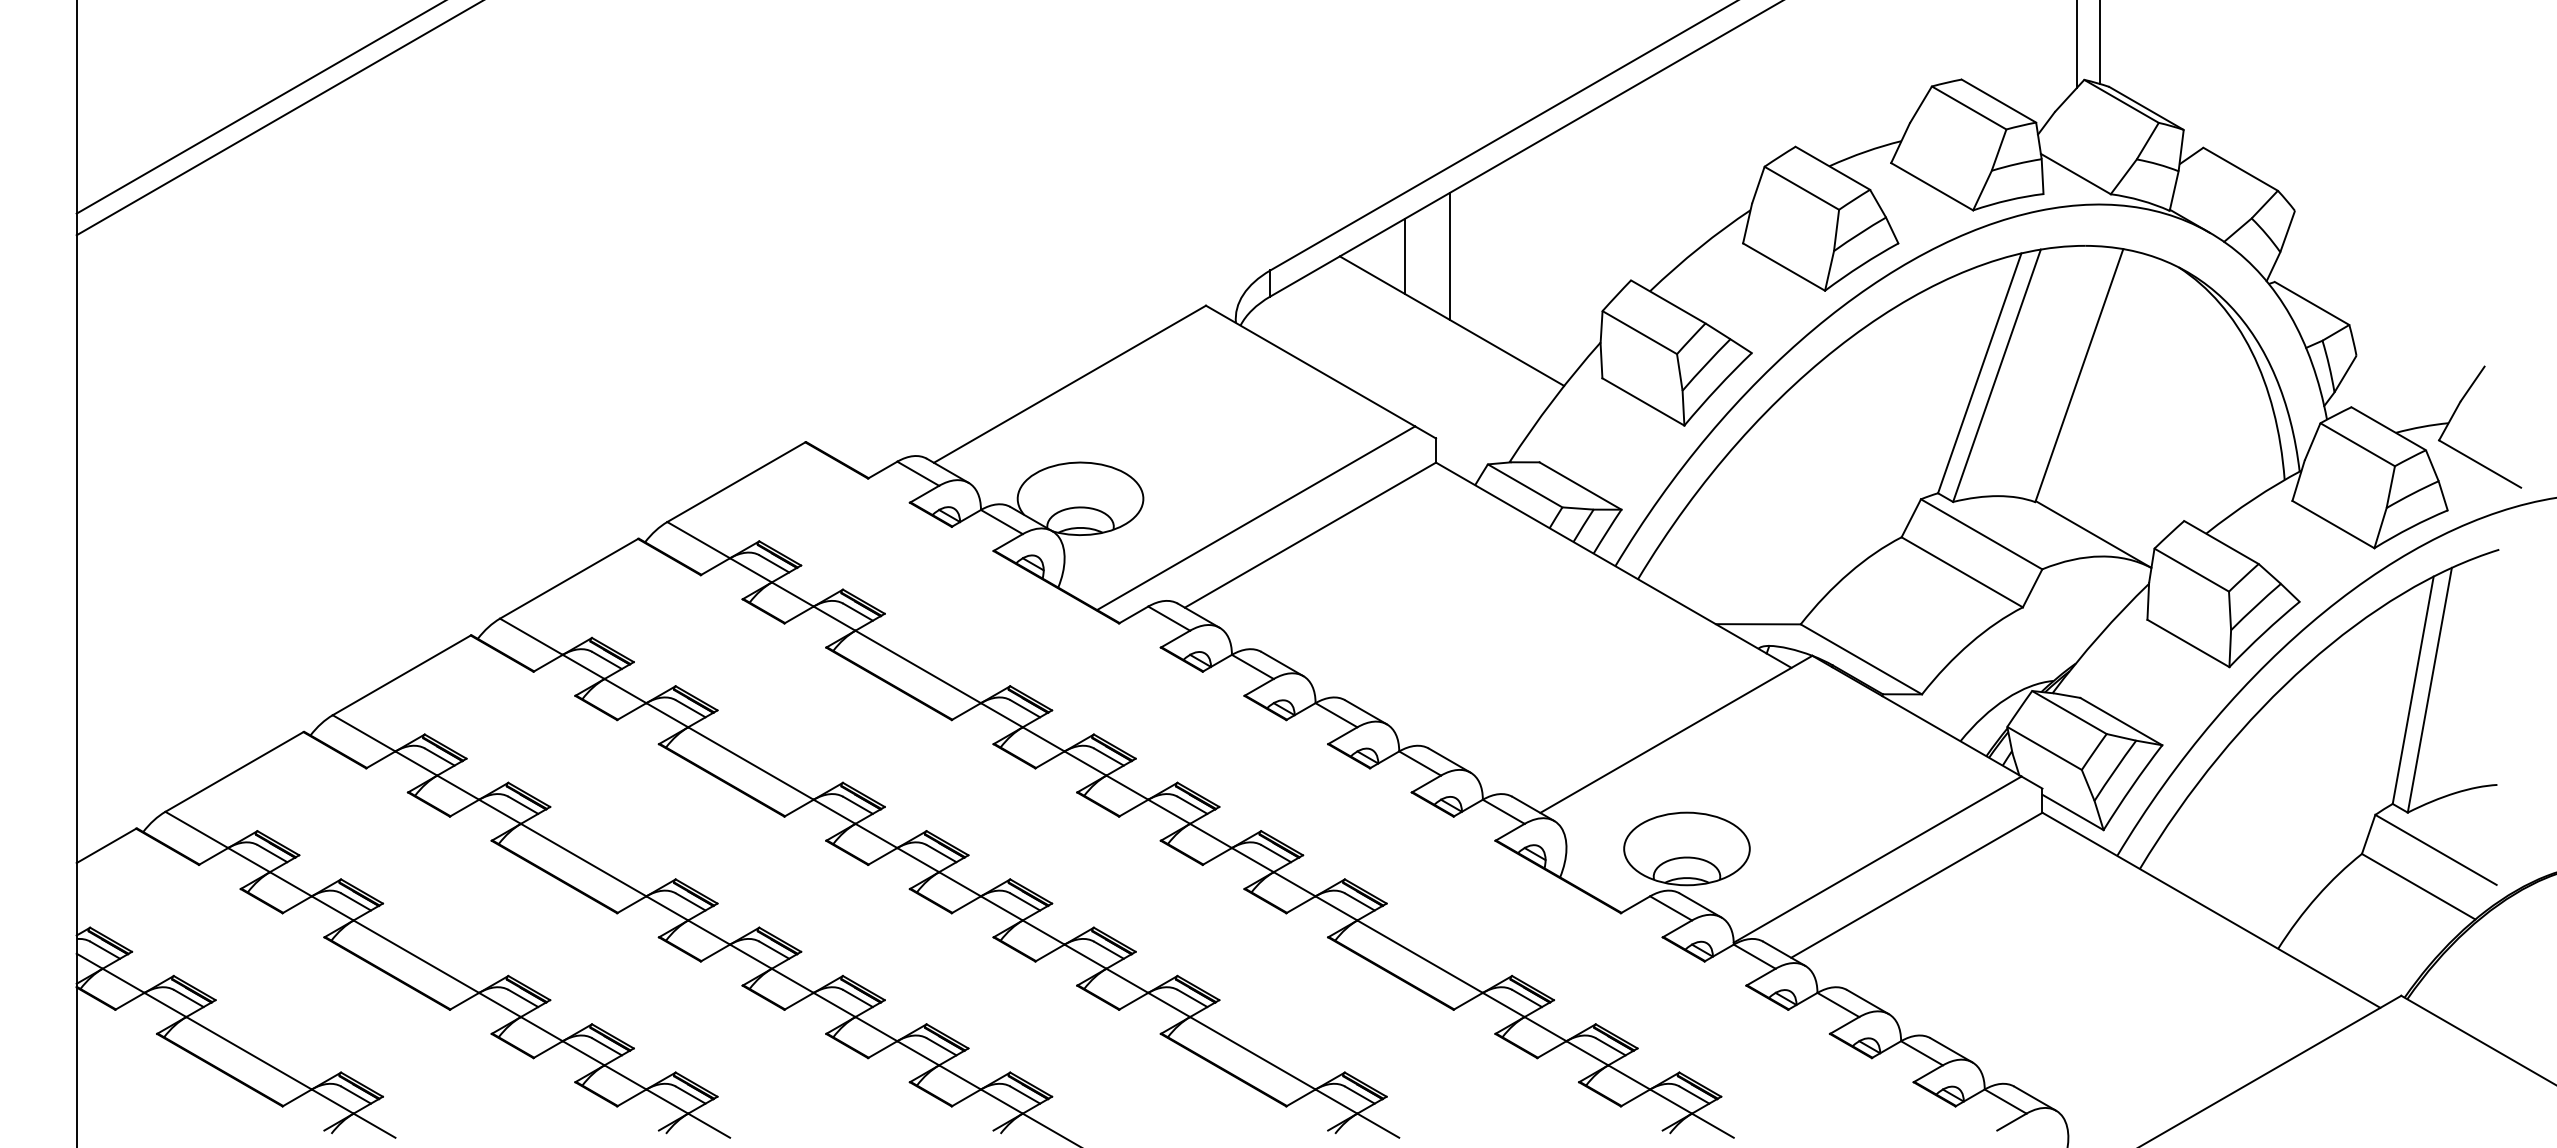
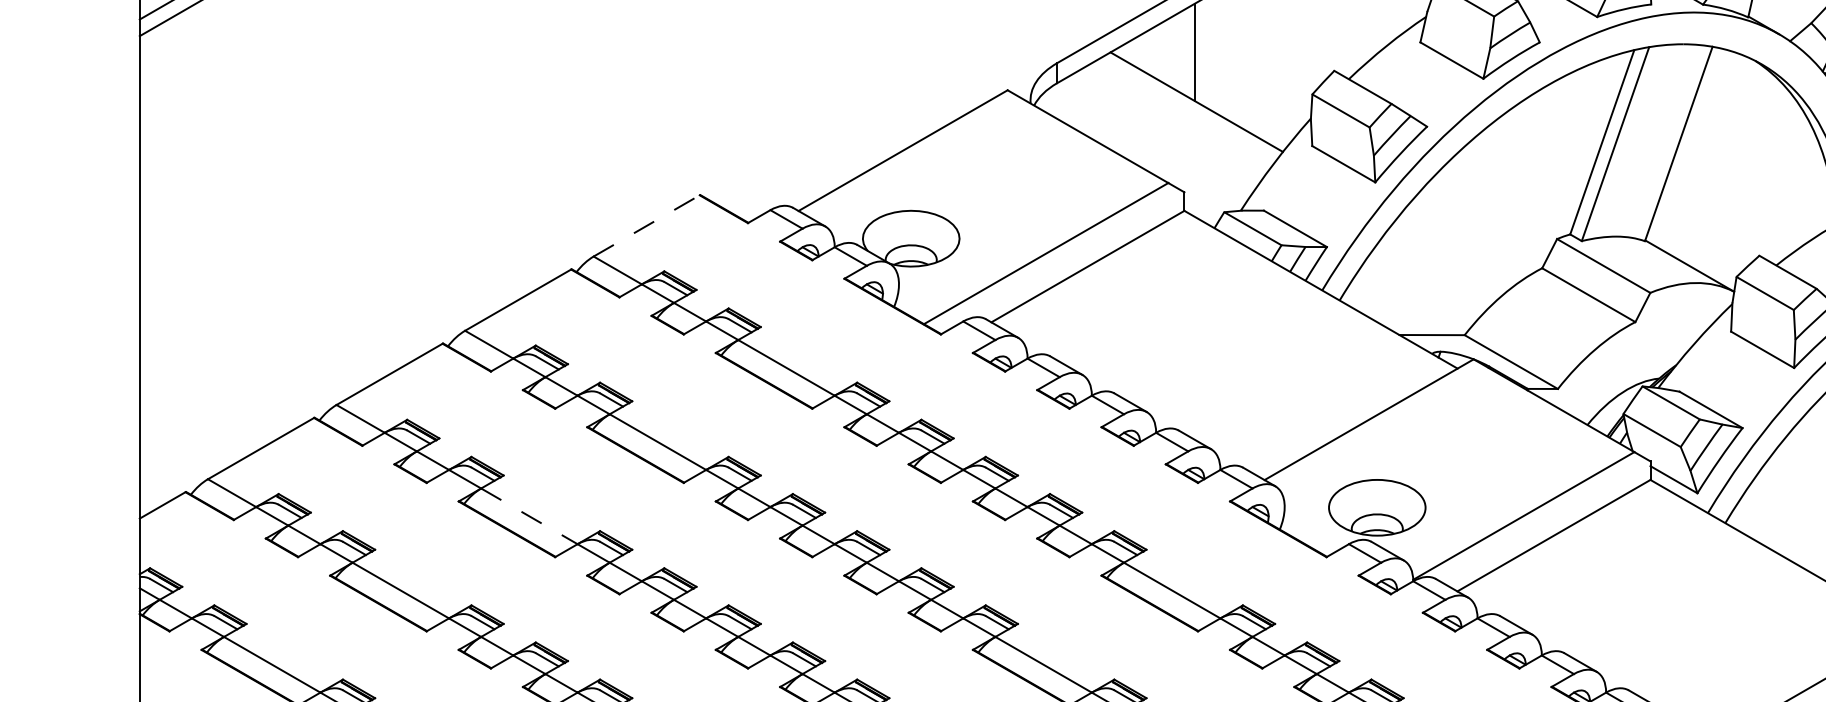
line: (1404, 256) -> (1160, 52), removed
line: (736, 482) -> (646, 226), solid -> dashed
line: (584, 860) -> (530, 516), solid -> dashed

